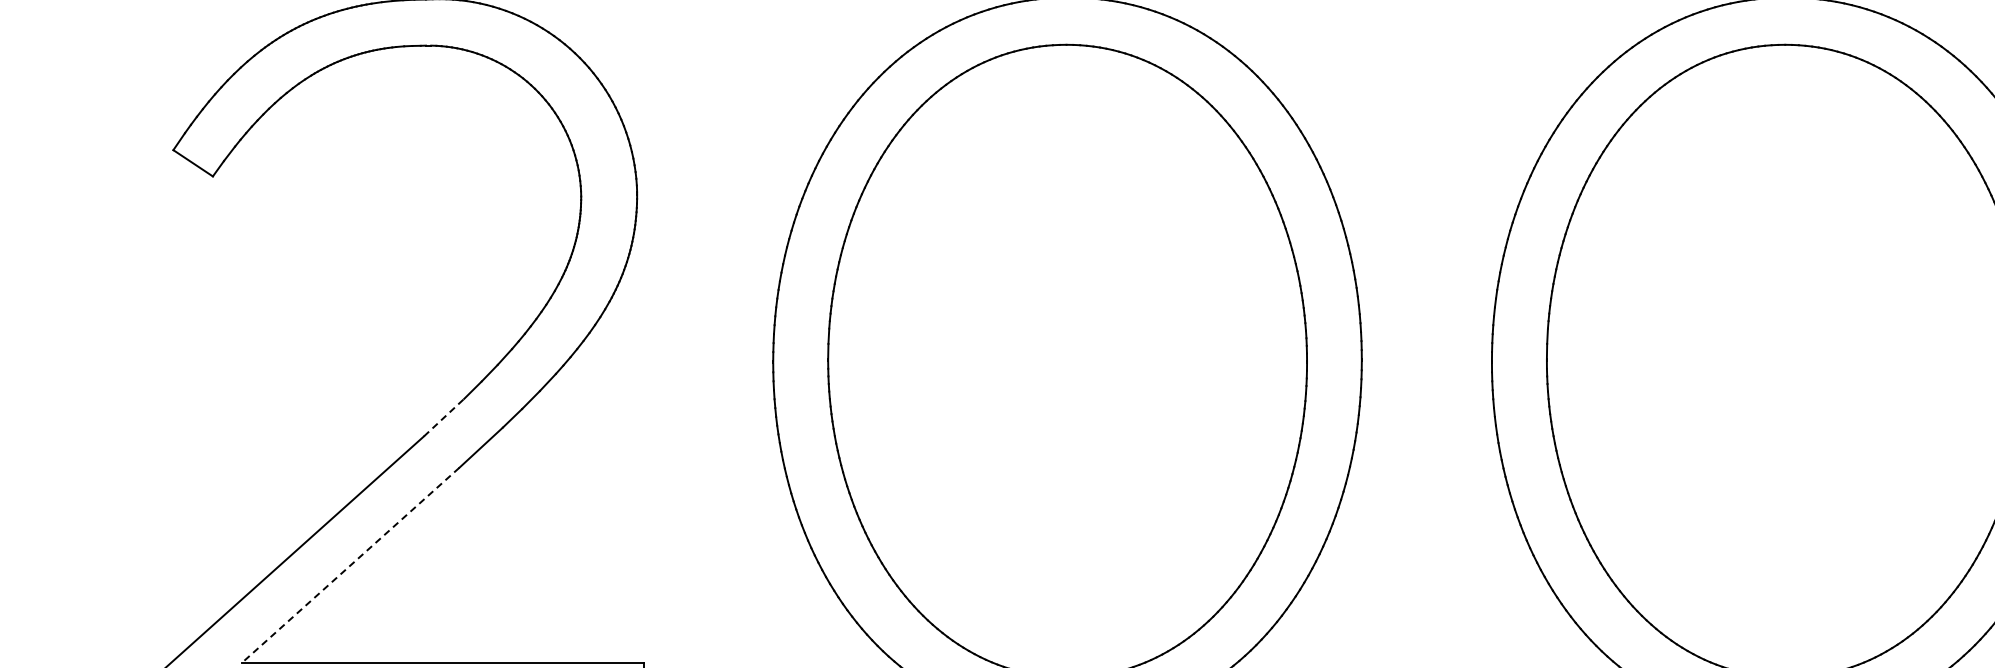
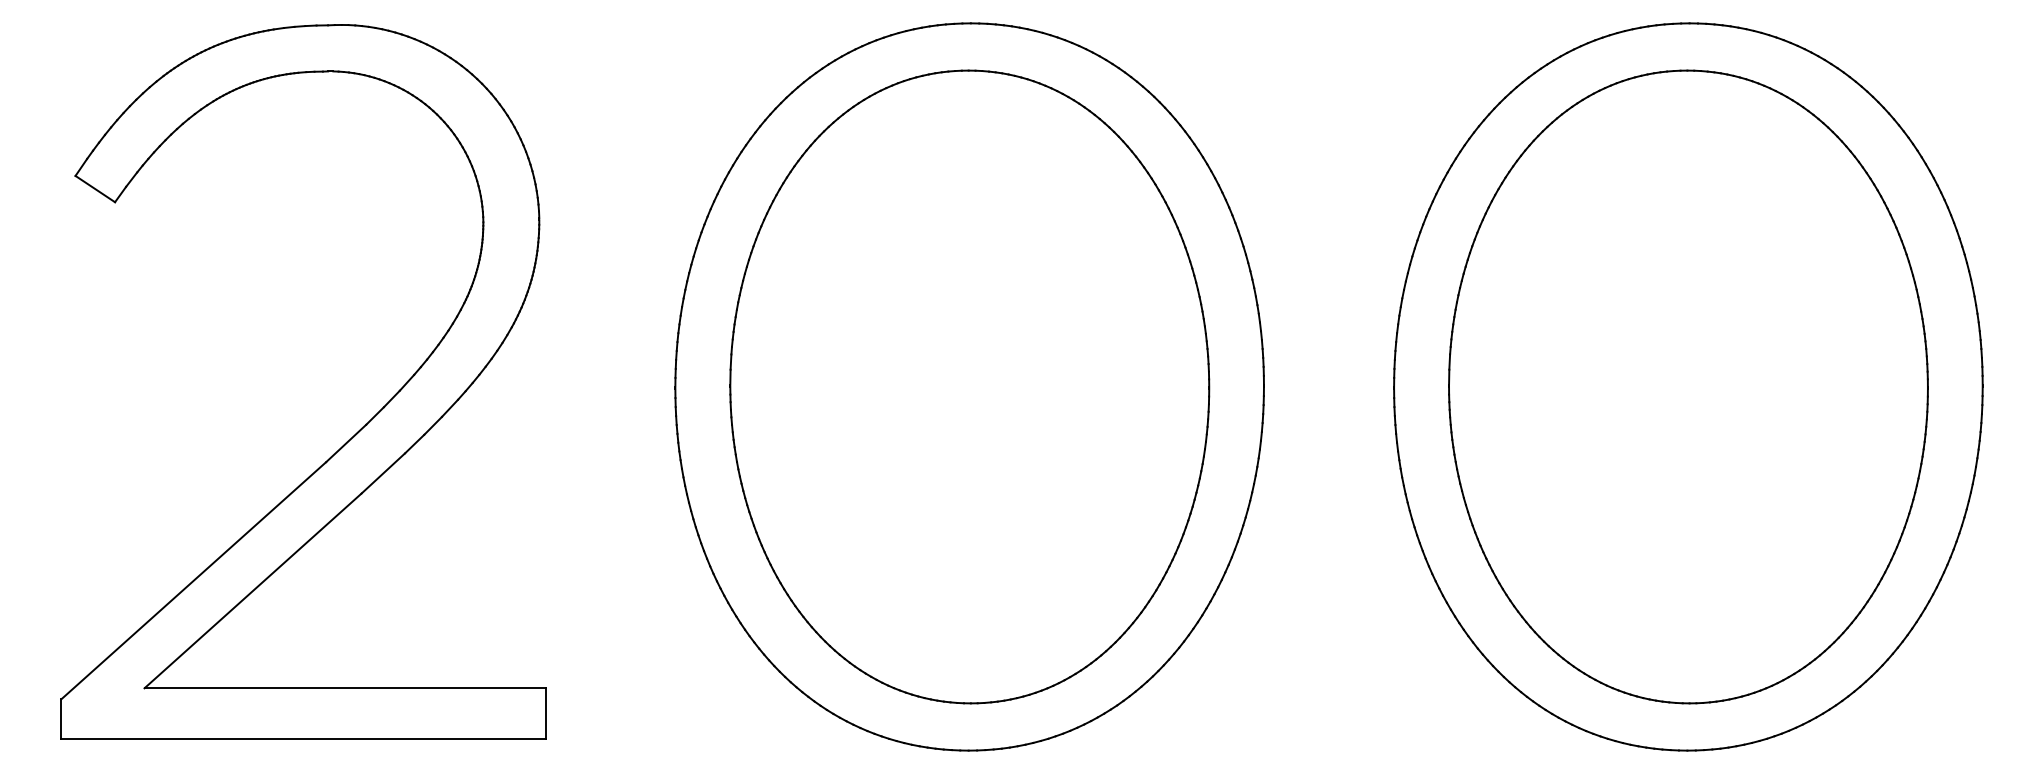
line: (444, 417) -> (346, 443), dashed -> solid
line: (351, 564) -> (253, 590), dashed -> solid

